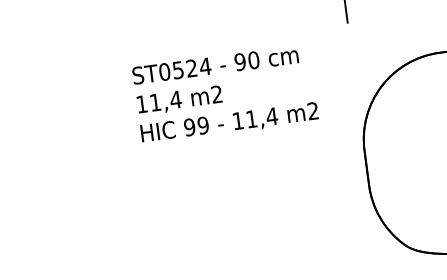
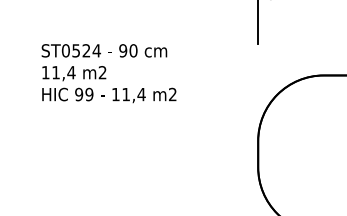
text: (224, 94) -> (108, 73), moved

